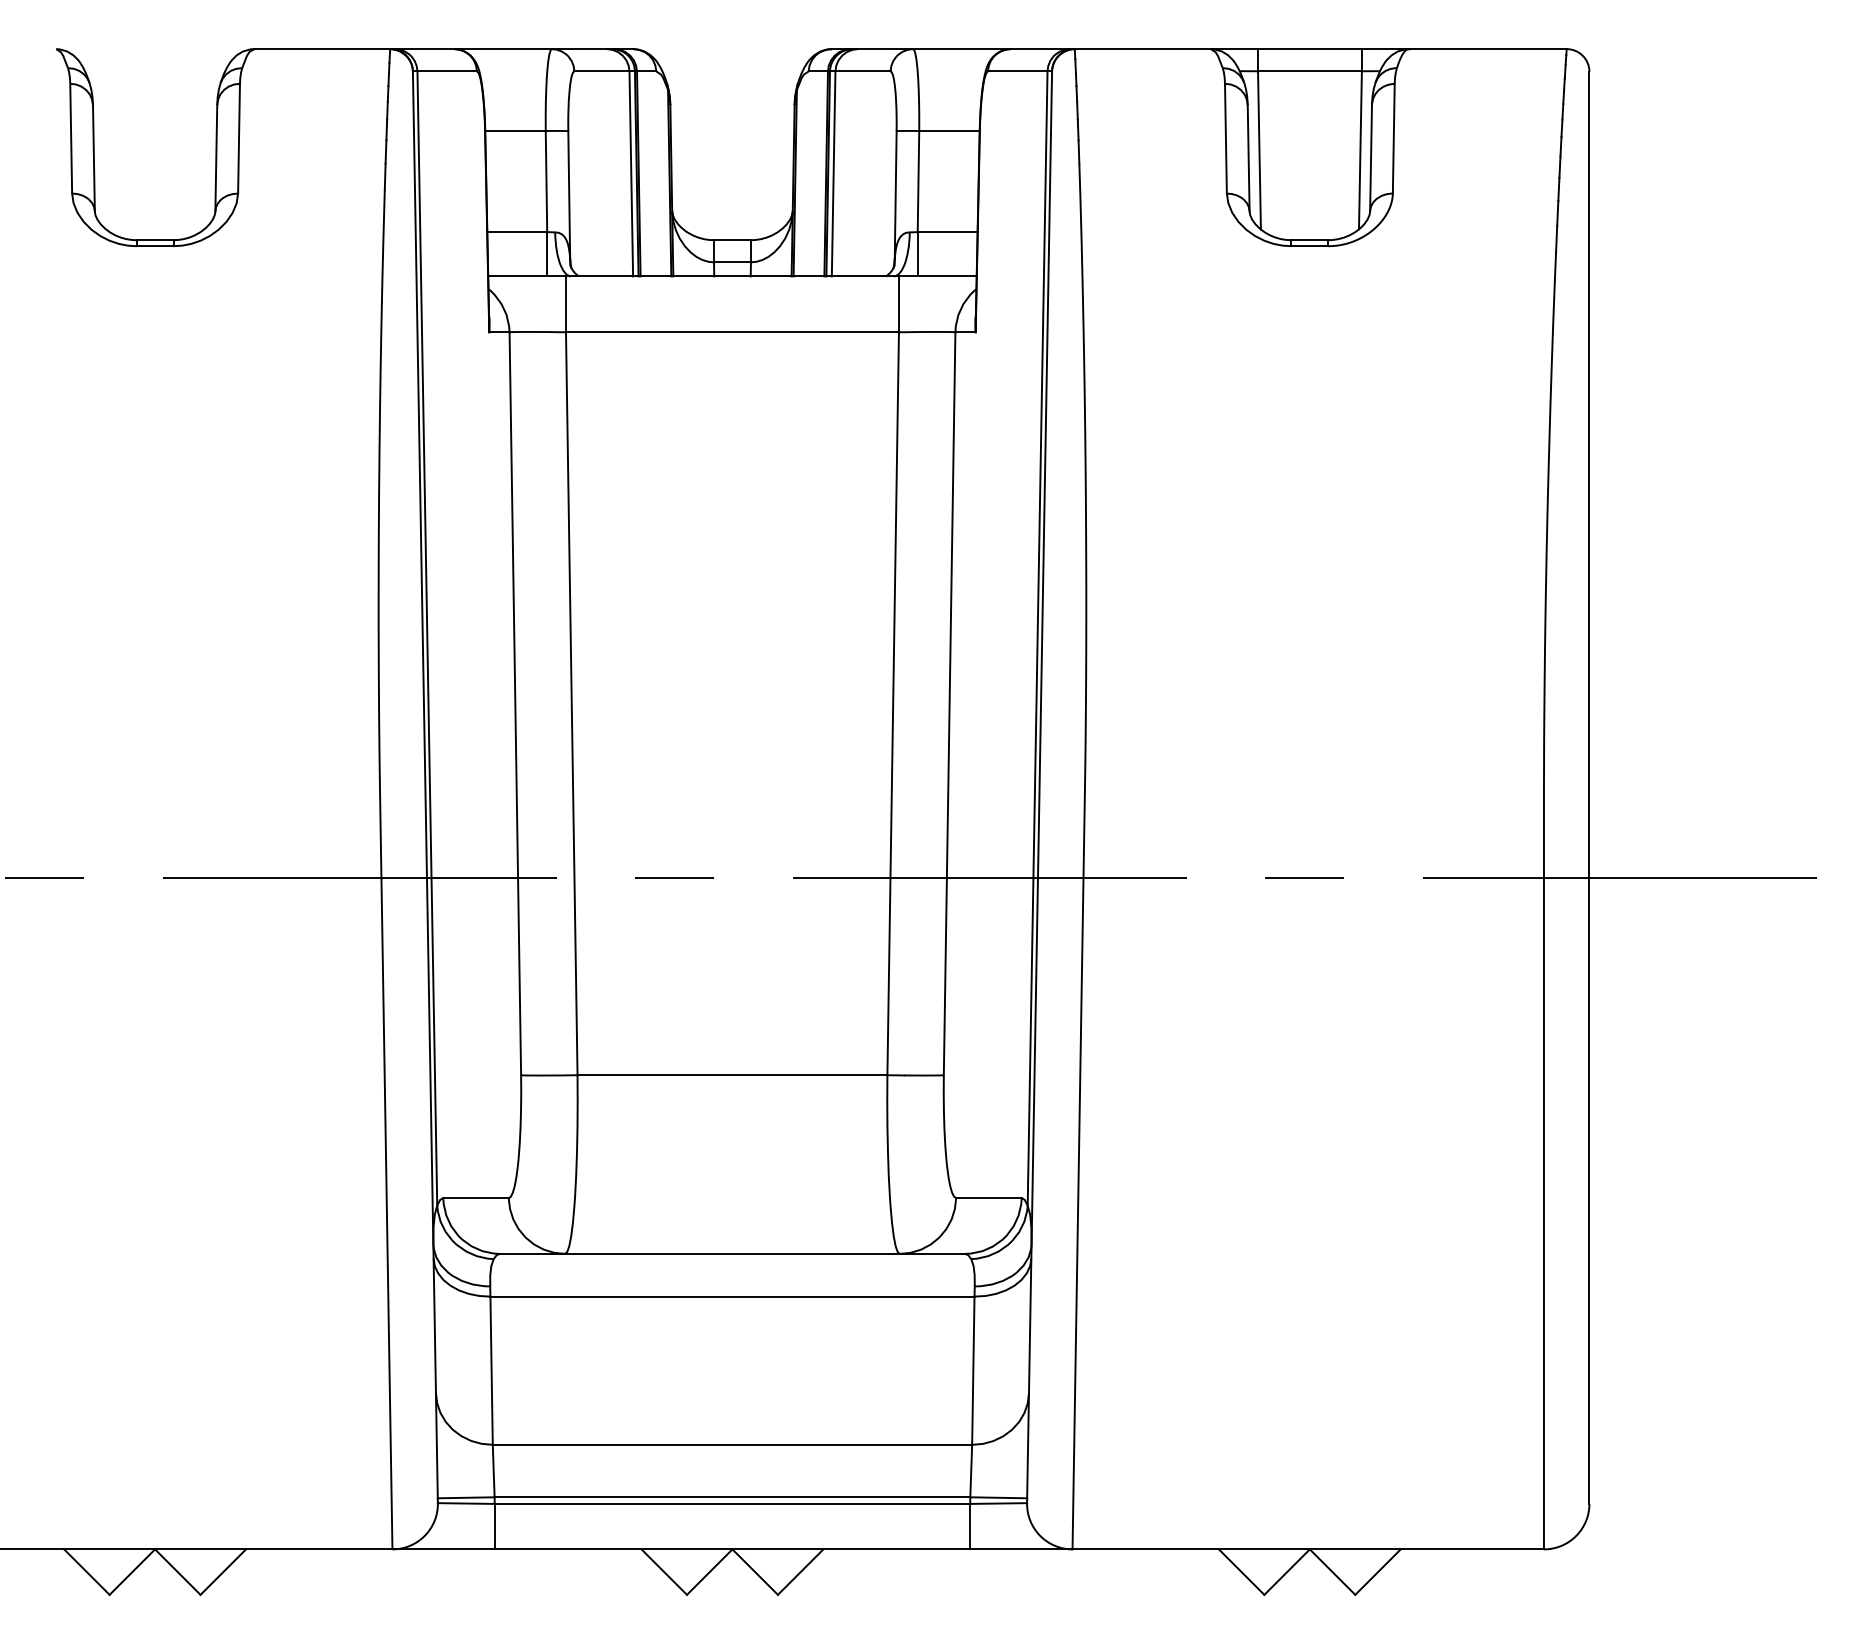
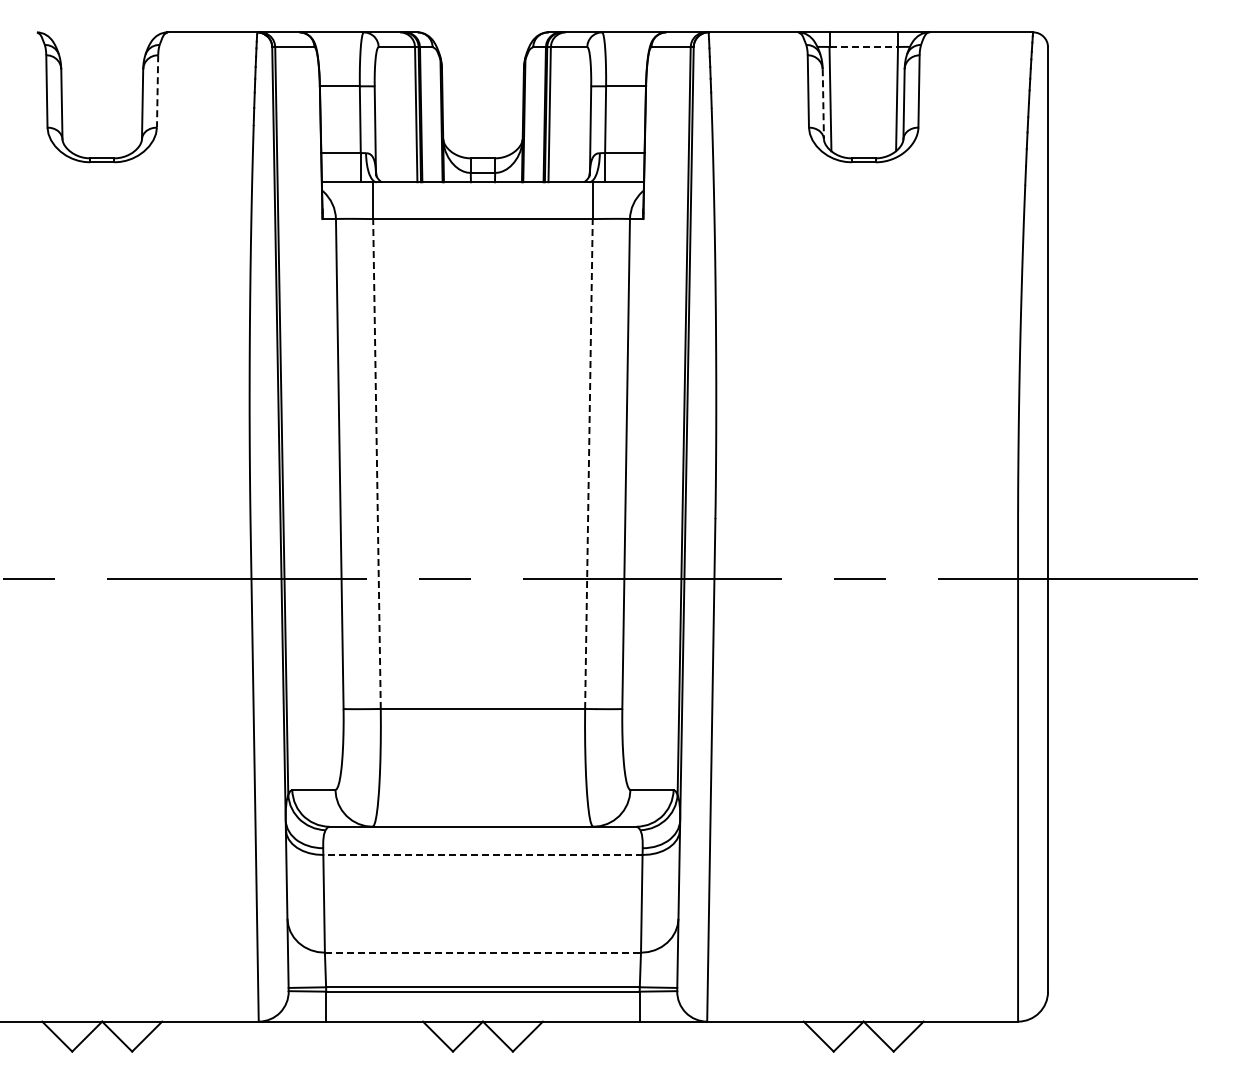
line: (1311, 70) -> (864, 46), solid -> dashed
line: (238, 138) -> (157, 91), solid -> dashed
line: (1248, 158) -> (823, 104), solid -> dashed
line: (571, 704) -> (376, 464), solid -> dashed
line: (892, 704) -> (588, 464), solid -> dashed
line: (731, 1295) -> (482, 854), solid -> dashed
line: (733, 1444) -> (483, 952), solid -> dashed

